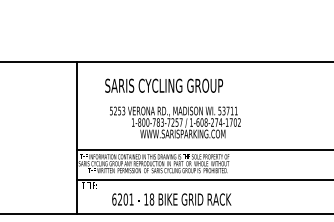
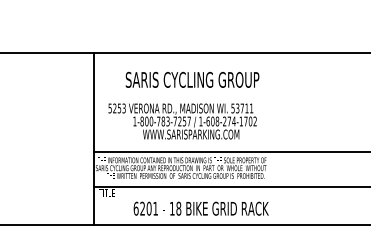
text: (175, 122) -> (182, 121), moved

